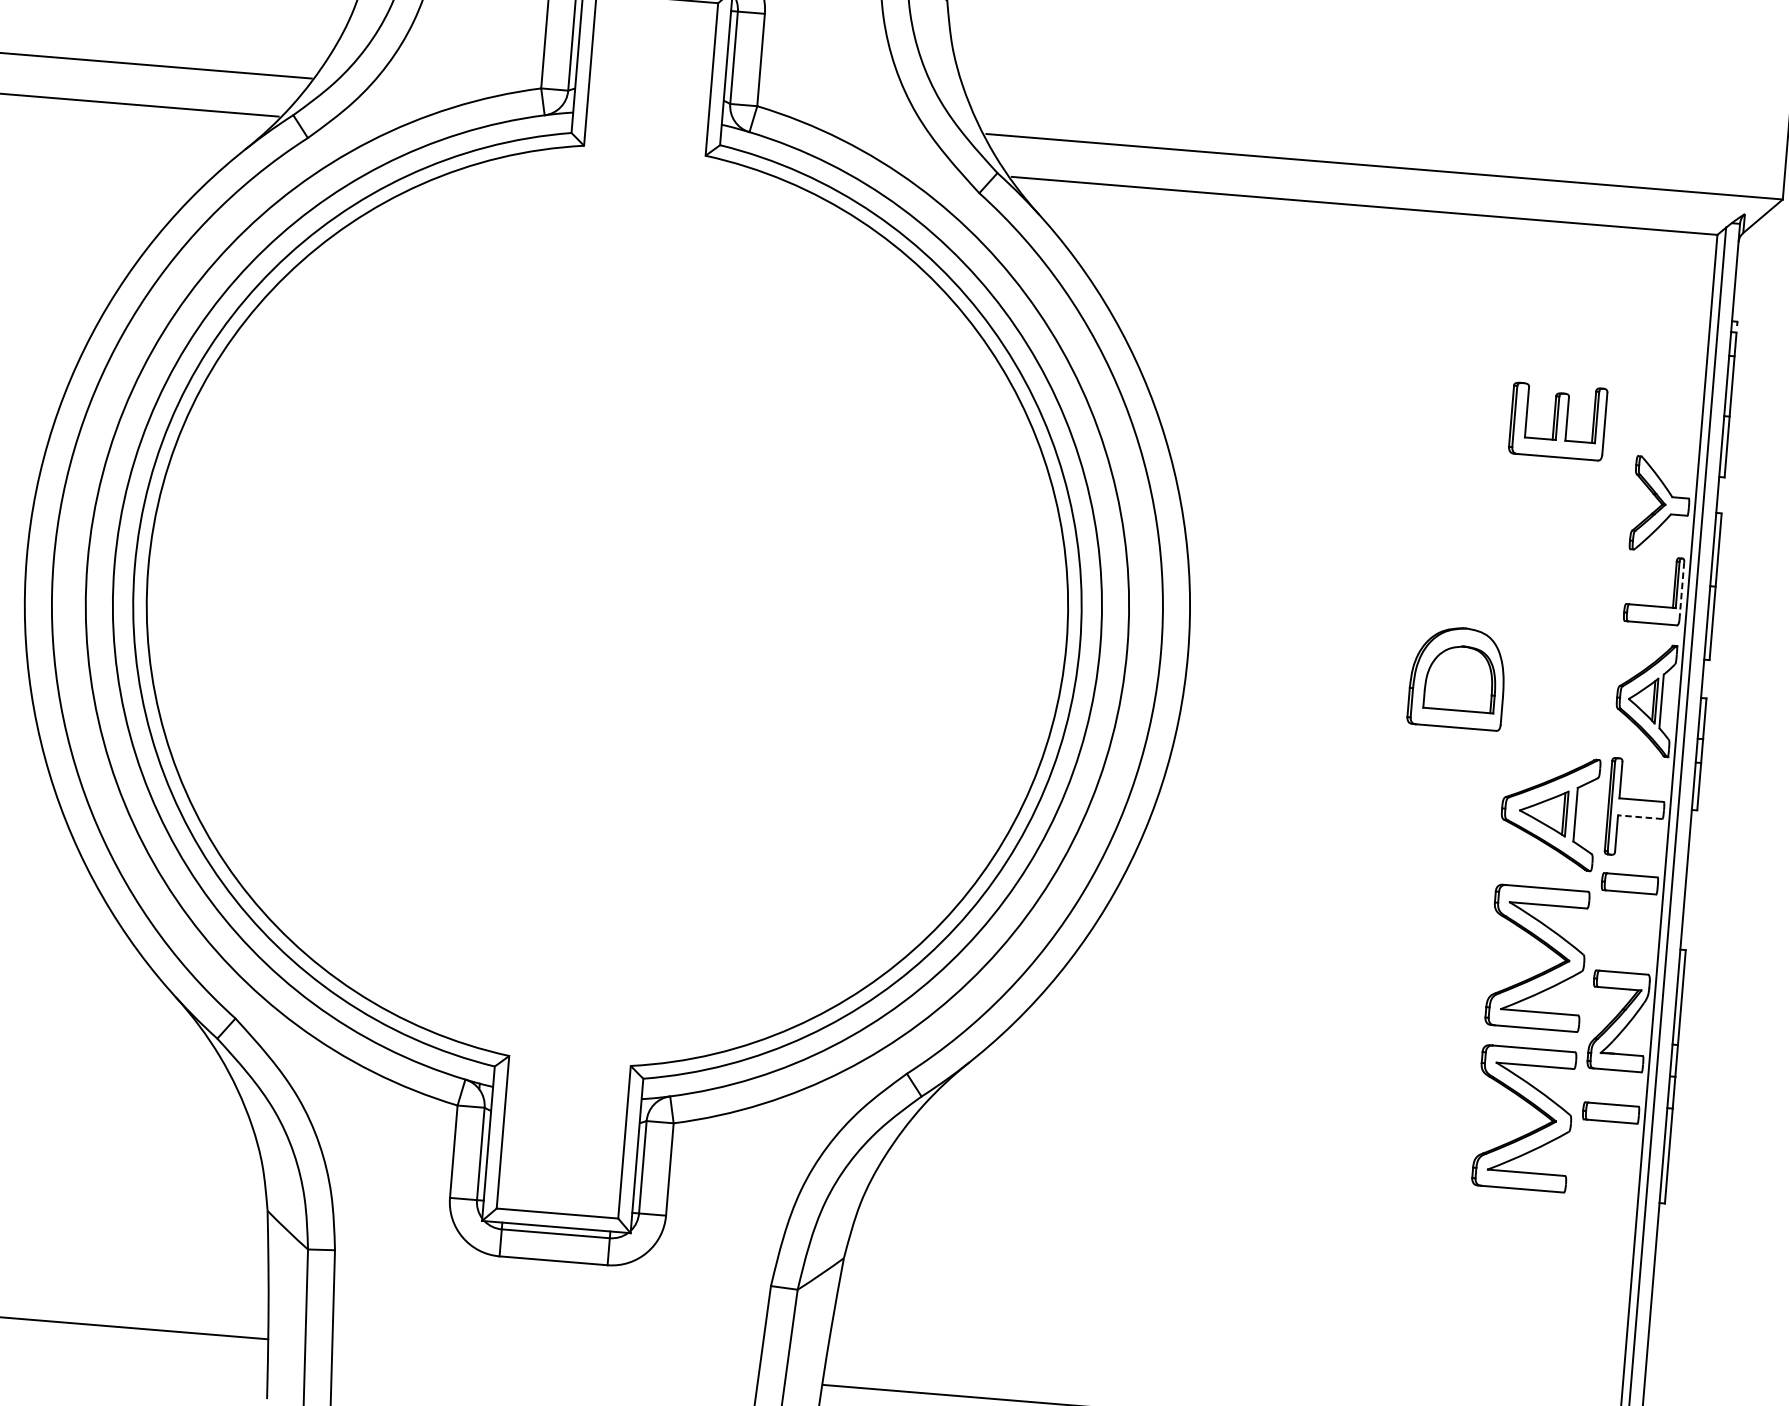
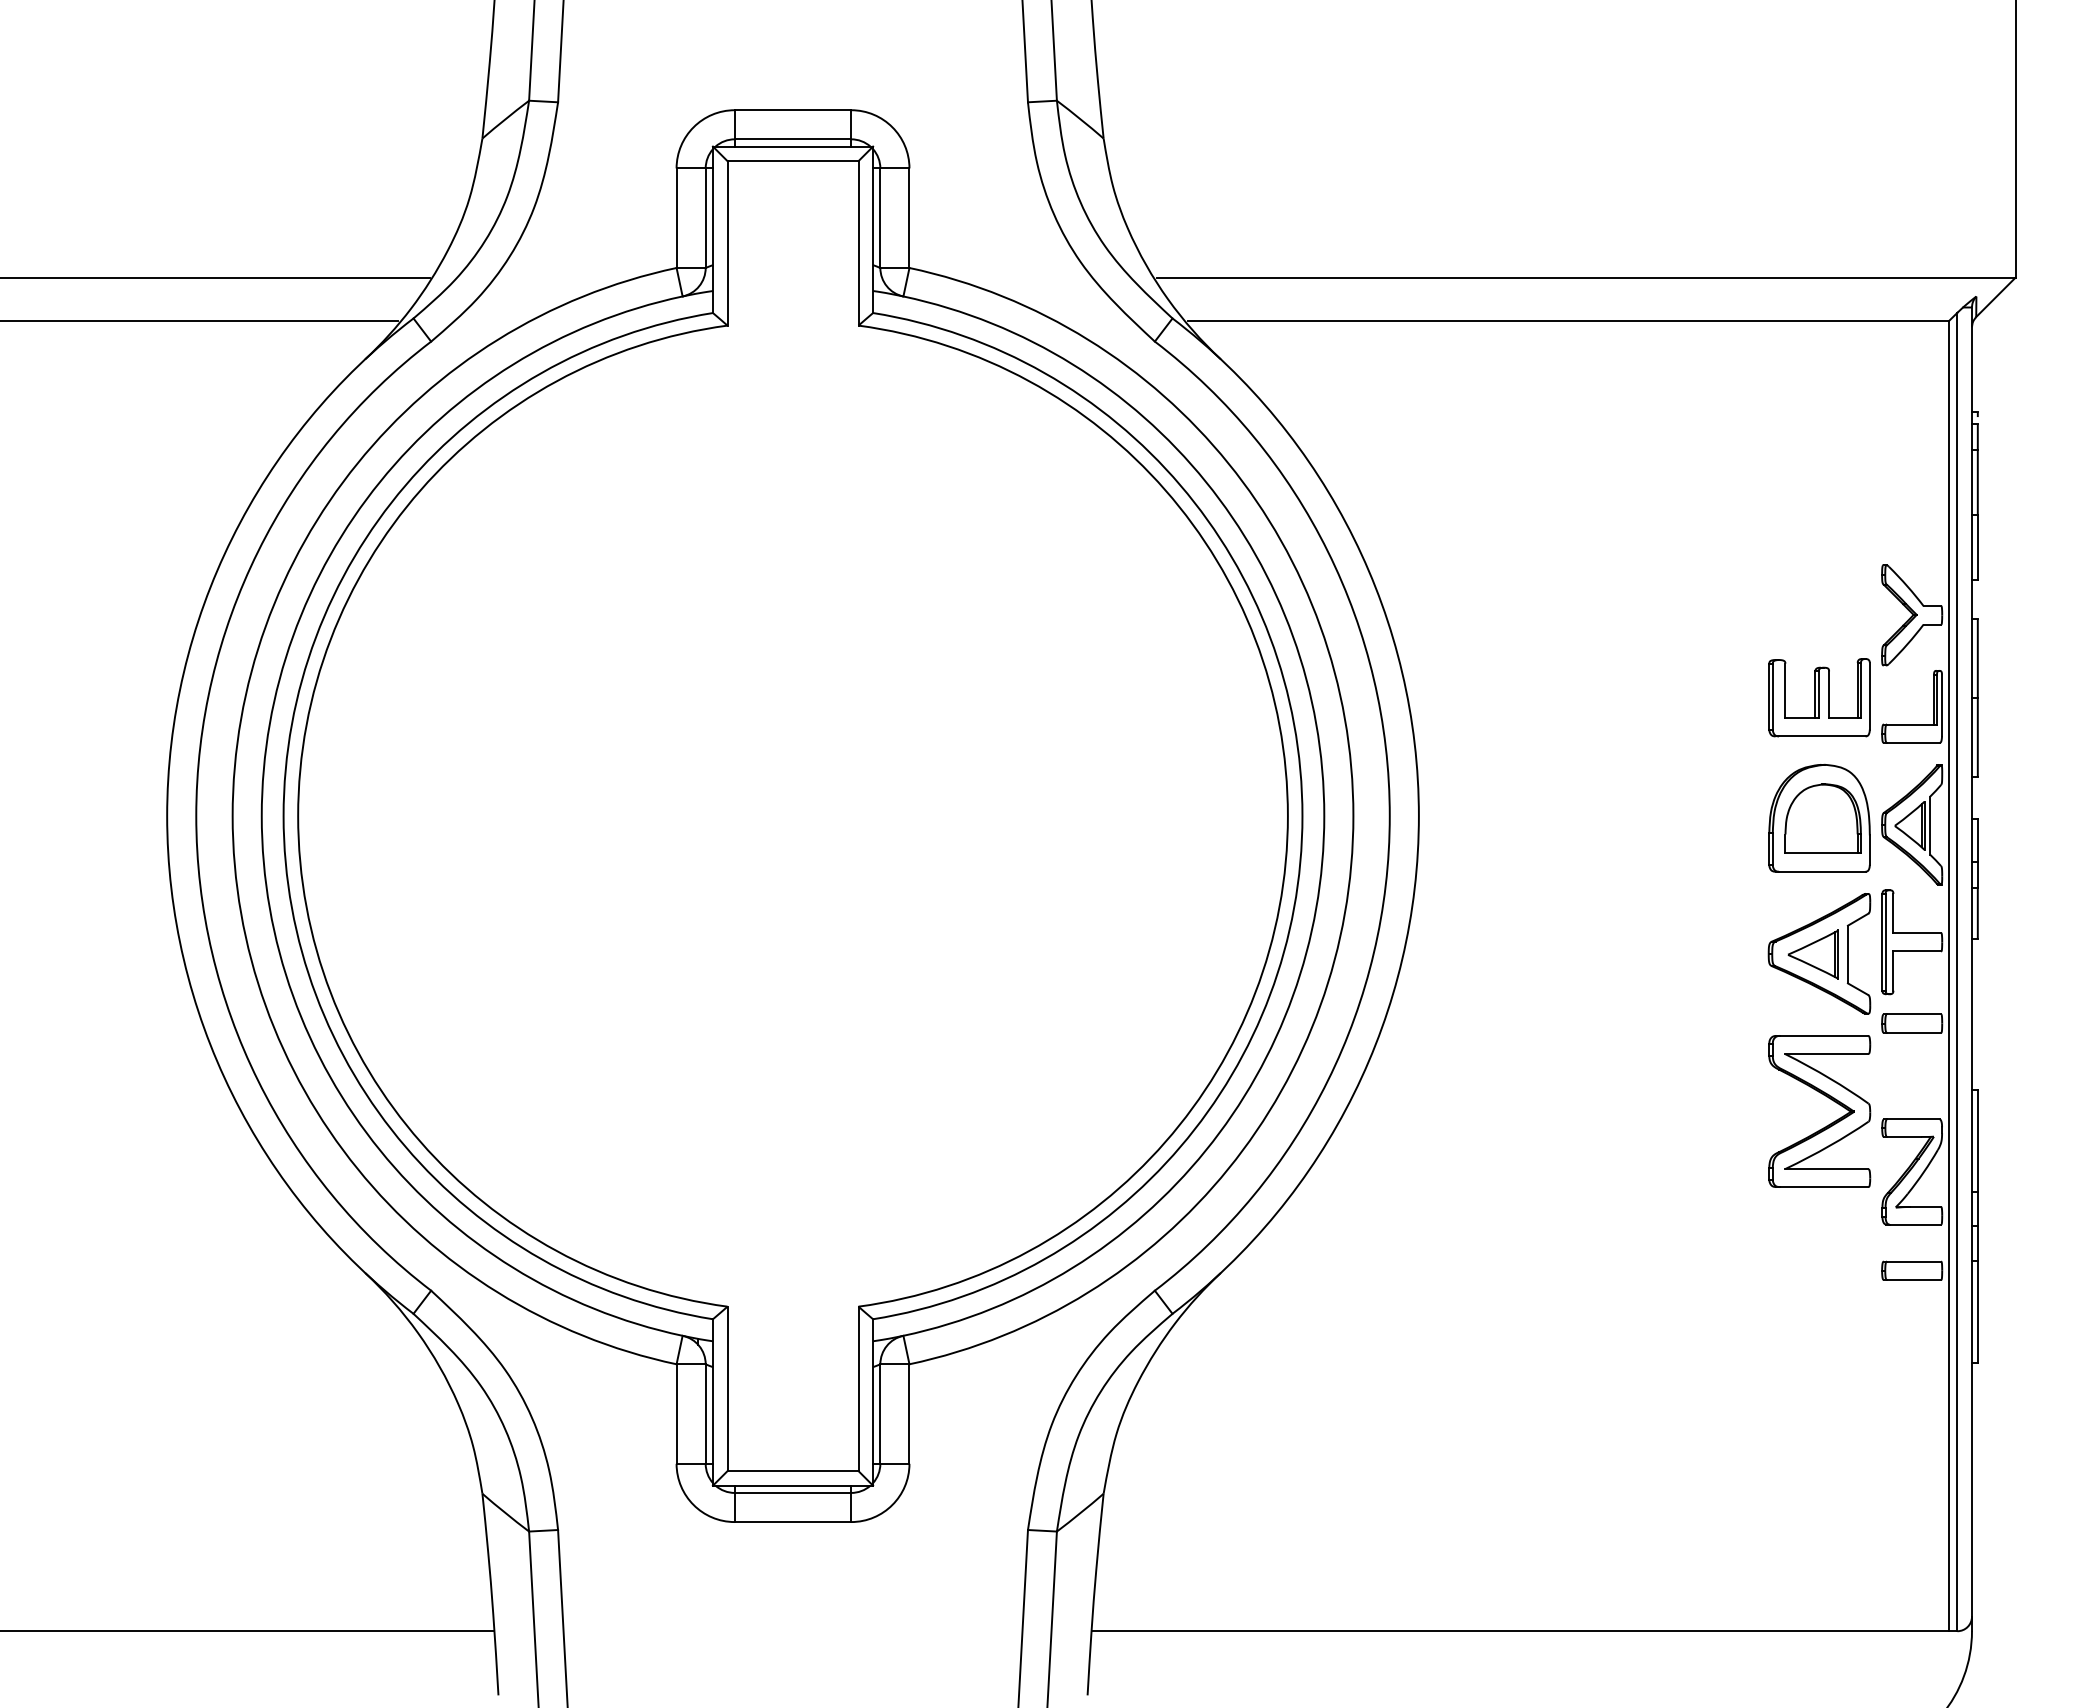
part: (1558, 420) -> (1819, 697), moved
line: (1682, 590) -> (1942, 705), dashed -> solid
part: (1457, 677) -> (1819, 818), moved
line: (1640, 817) -> (1917, 951), dashed -> solid
part: (1531, 1106) -> (1826, 1270), removed

